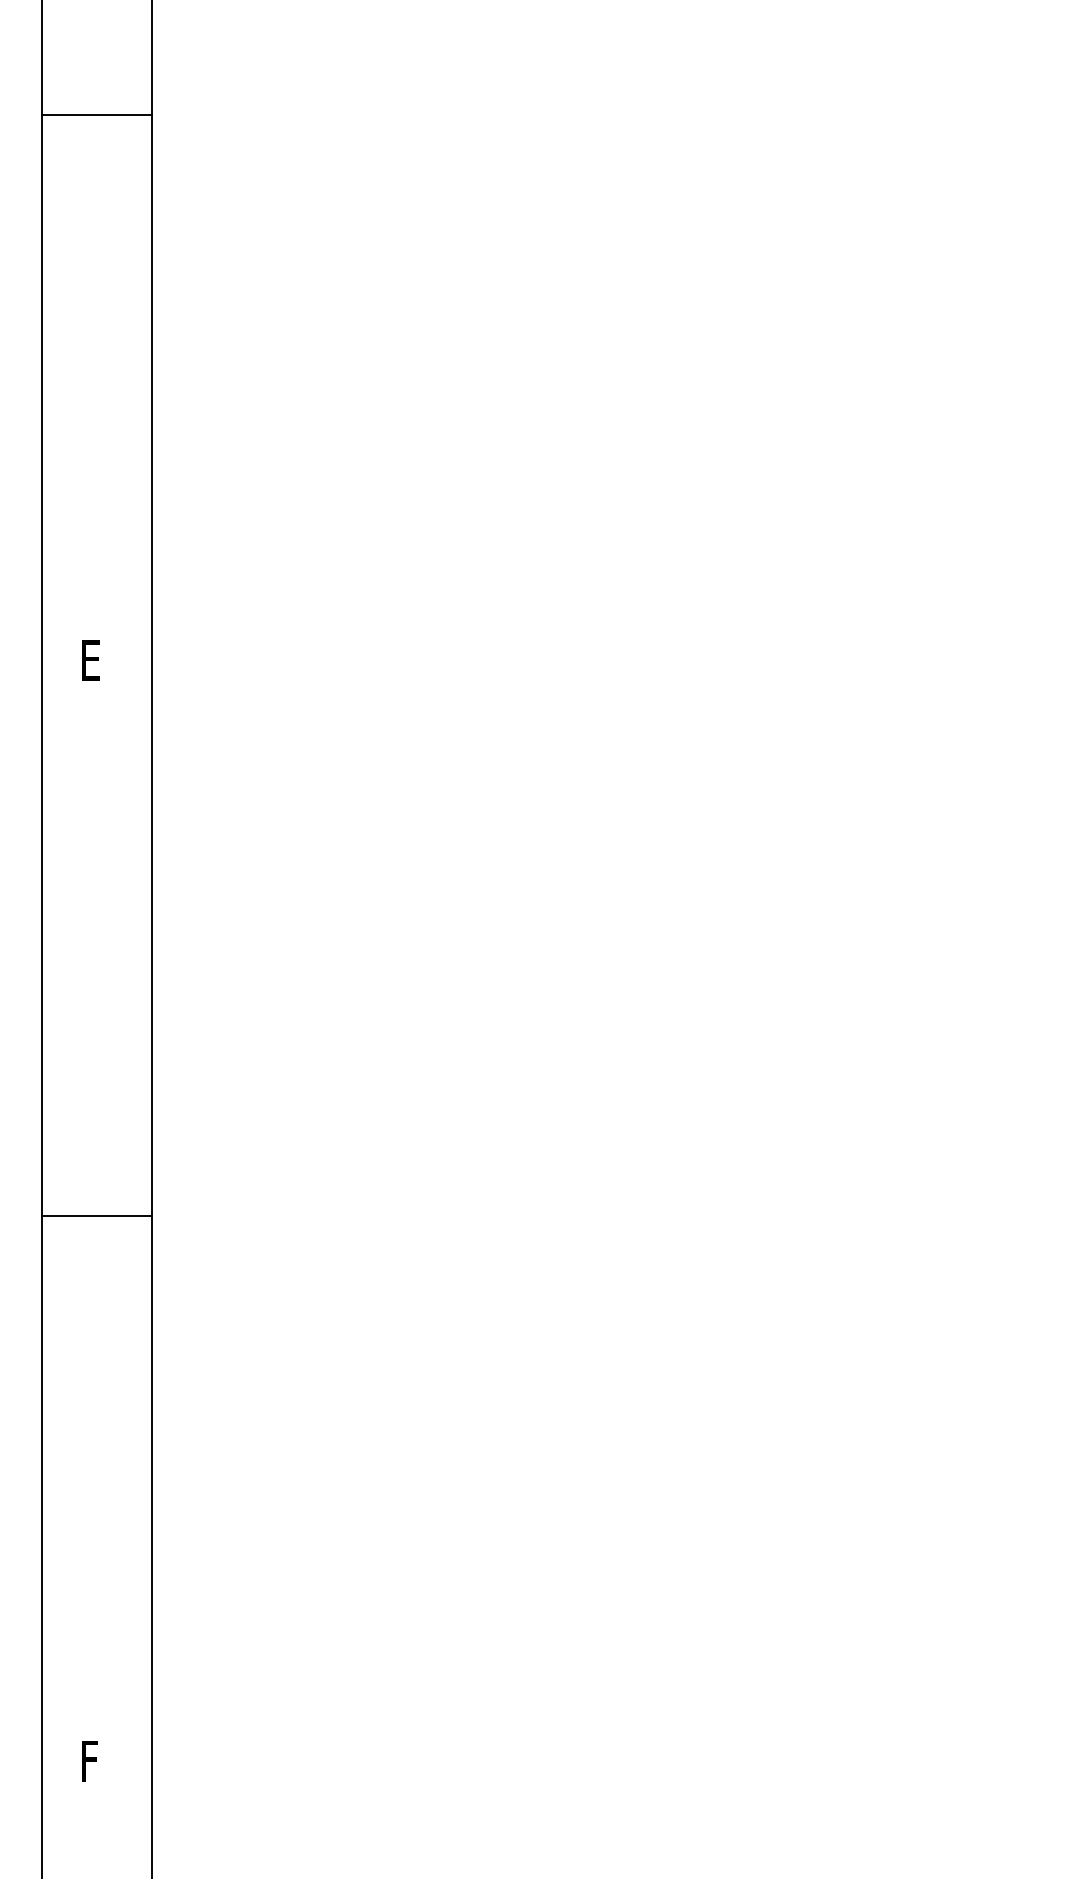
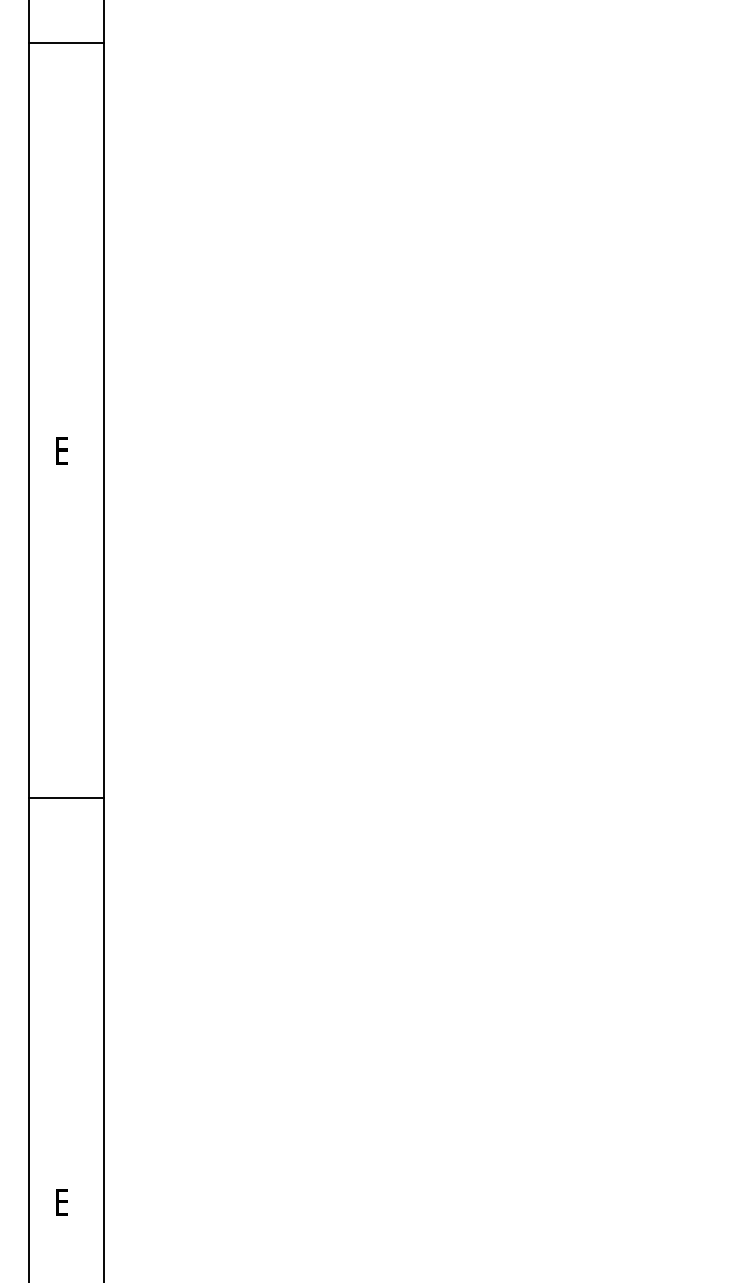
line: (95, 114) -> (65, 42), moved
line: (95, 1216) -> (65, 798), moved
text: (92, 1761) -> (63, 1202), F -> E

